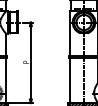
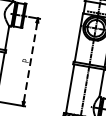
line: (30, 62) -> (30, 61), solid -> dashed

